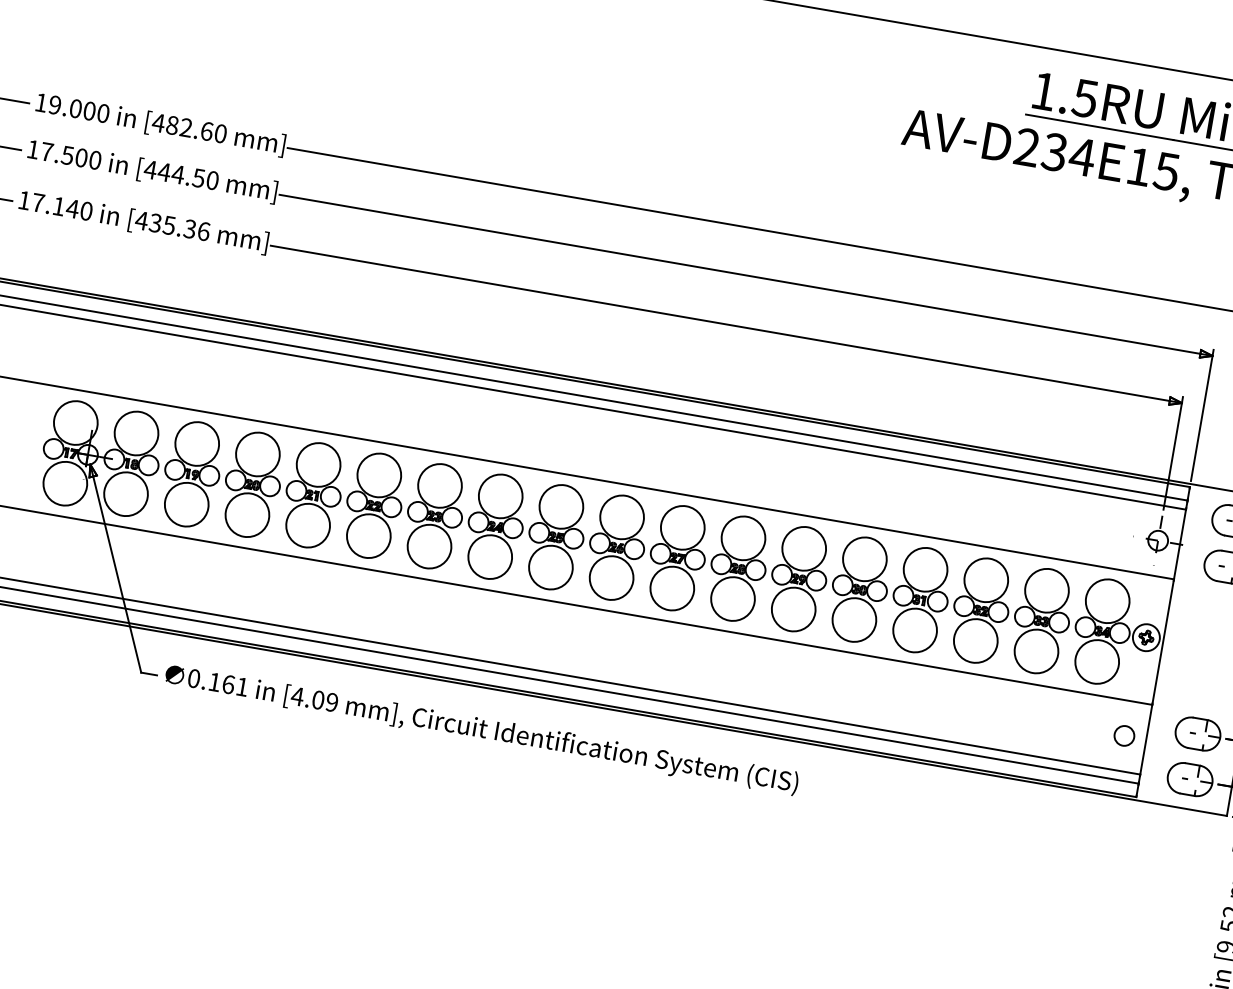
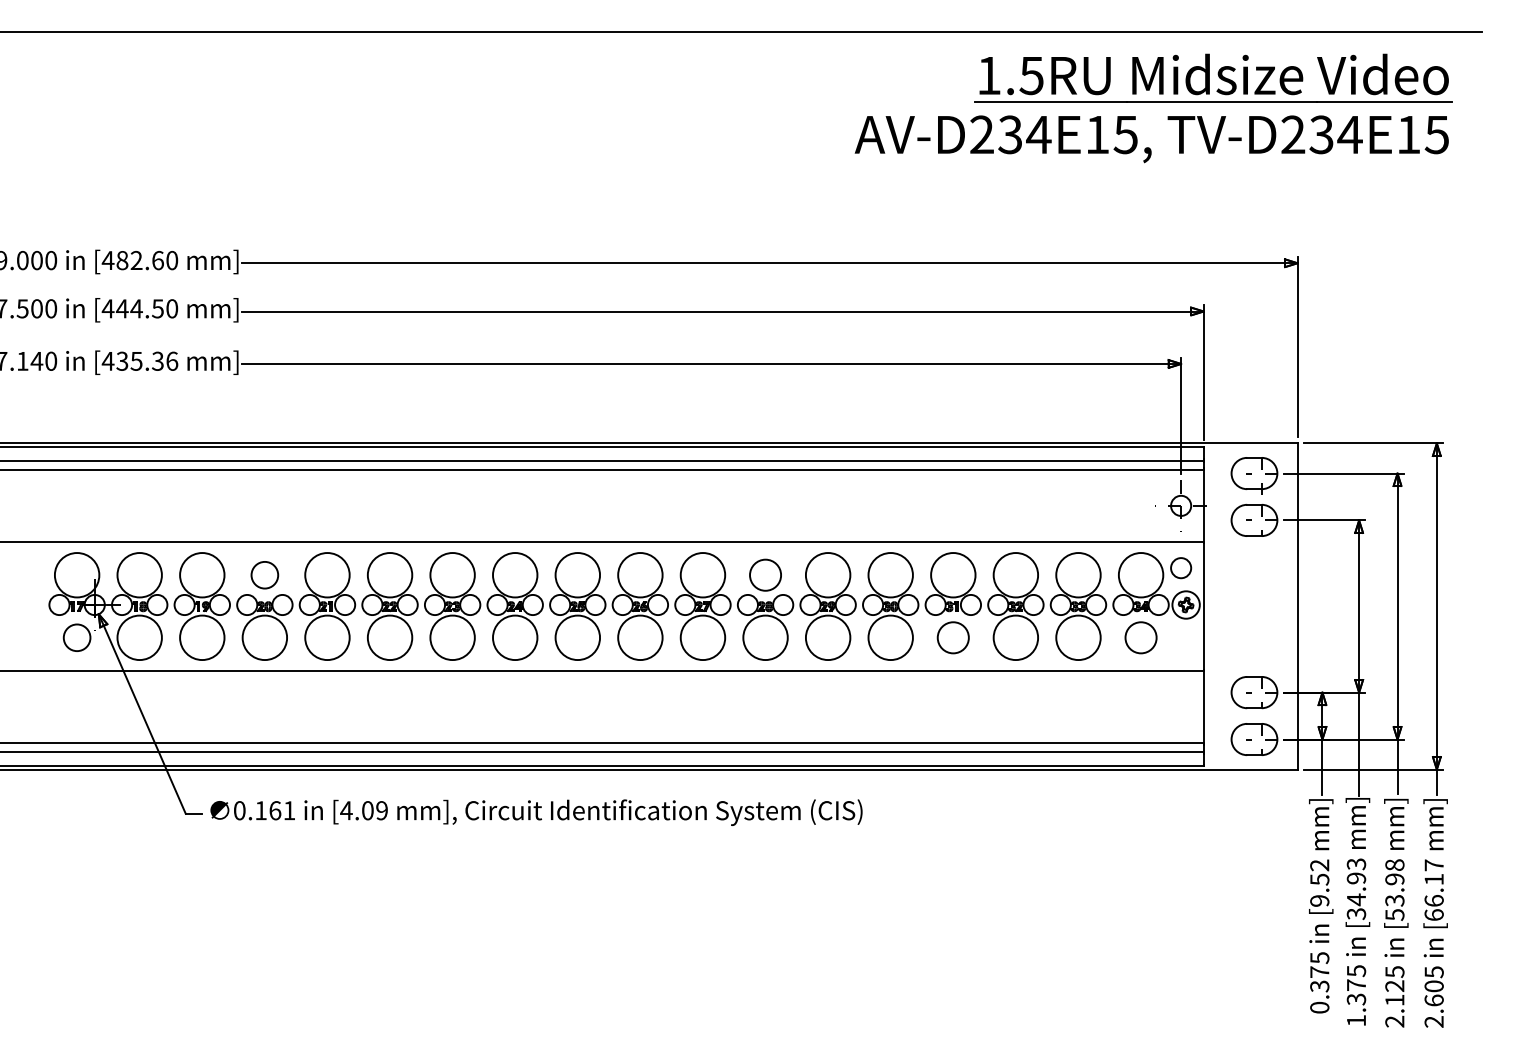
circle: (257, 454) -> (264, 575), size x0.6
circle: (64, 483) -> (76, 637), size x0.6
circle: (743, 538) -> (765, 575), size x0.7
circle: (915, 630) -> (953, 637), size x0.7
circle: (1096, 661) -> (1140, 637), size x0.7
circle: (1124, 736) -> (1181, 568), moved

